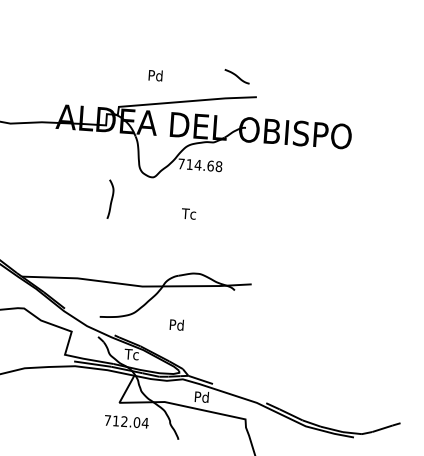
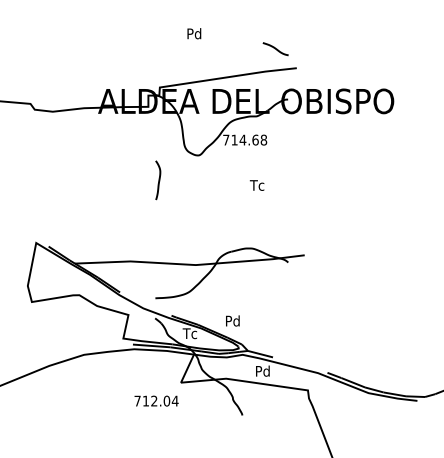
text: (155, 75) -> (194, 33), moved
text: (188, 213) -> (256, 185), moved
text: (176, 324) -> (232, 320), moved
text: (126, 421) -> (156, 400), moved

